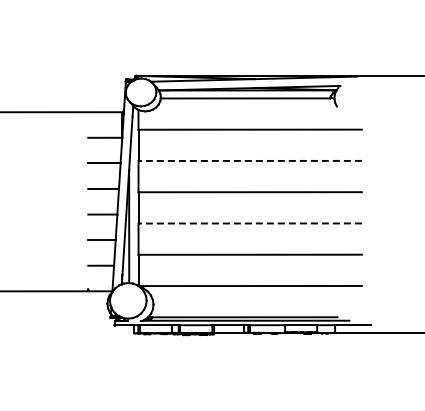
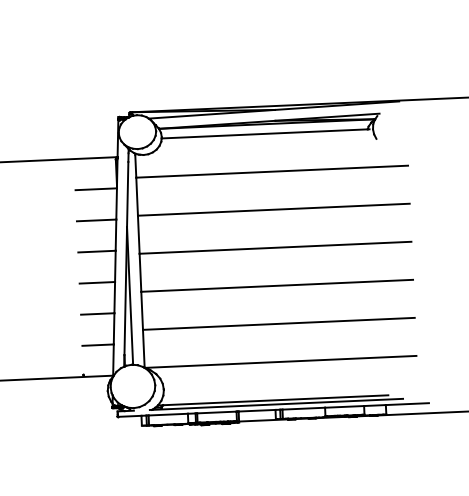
line: (250, 160) -> (274, 209), dashed -> solid
line: (250, 223) -> (277, 285), dashed -> solid

